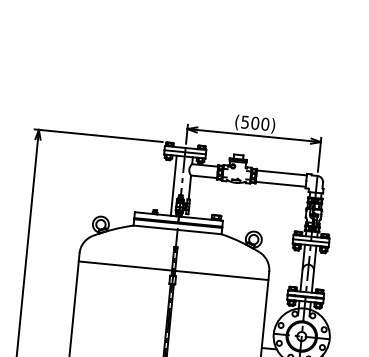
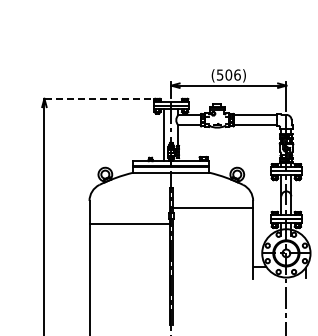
text: (265, 123) -> (237, 74), (500) -> (506)
line: (98, 135) -> (95, 98), solid -> dashed
line: (125, 265) -> (129, 223), moved

